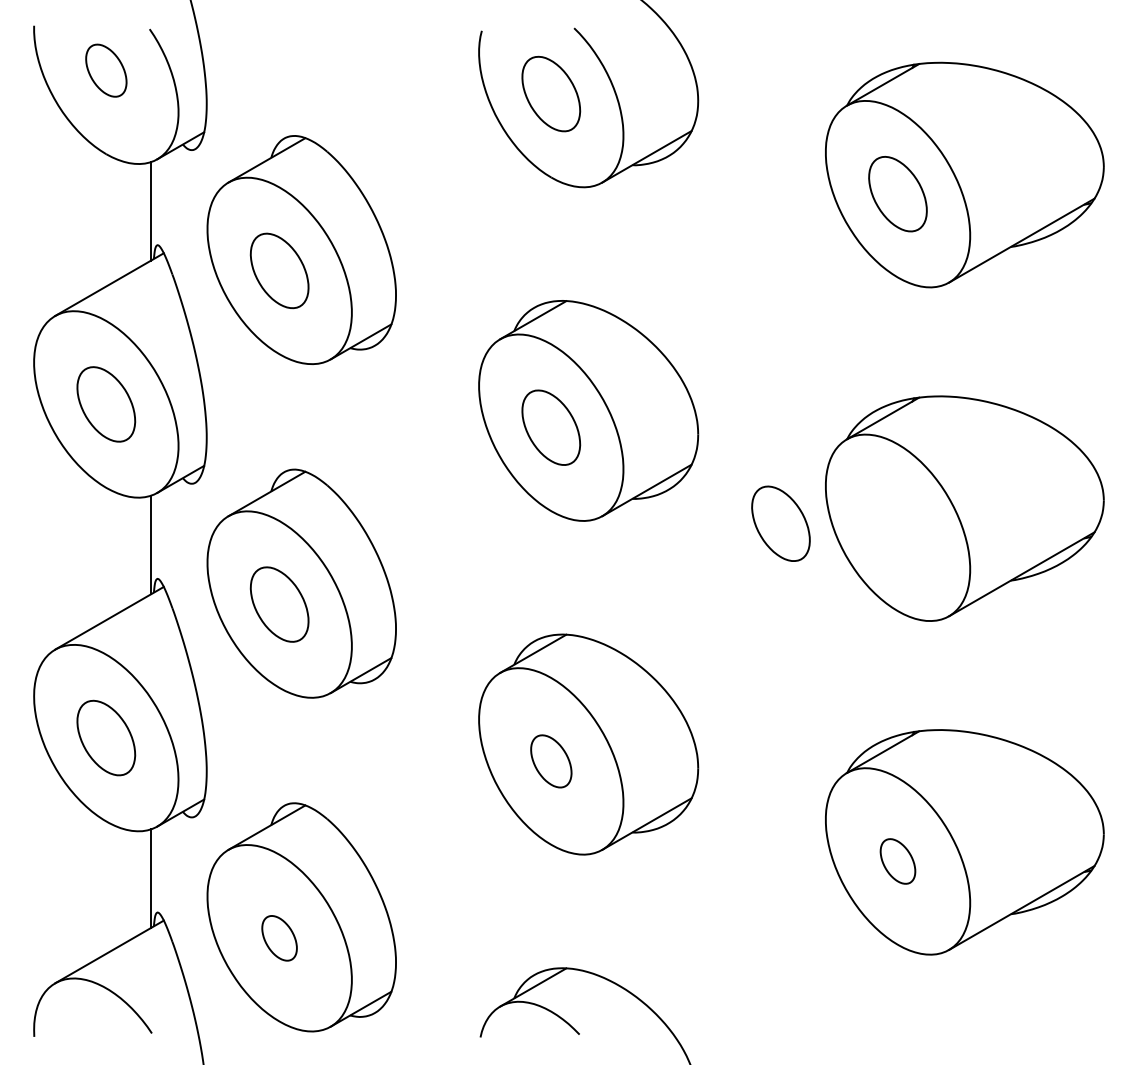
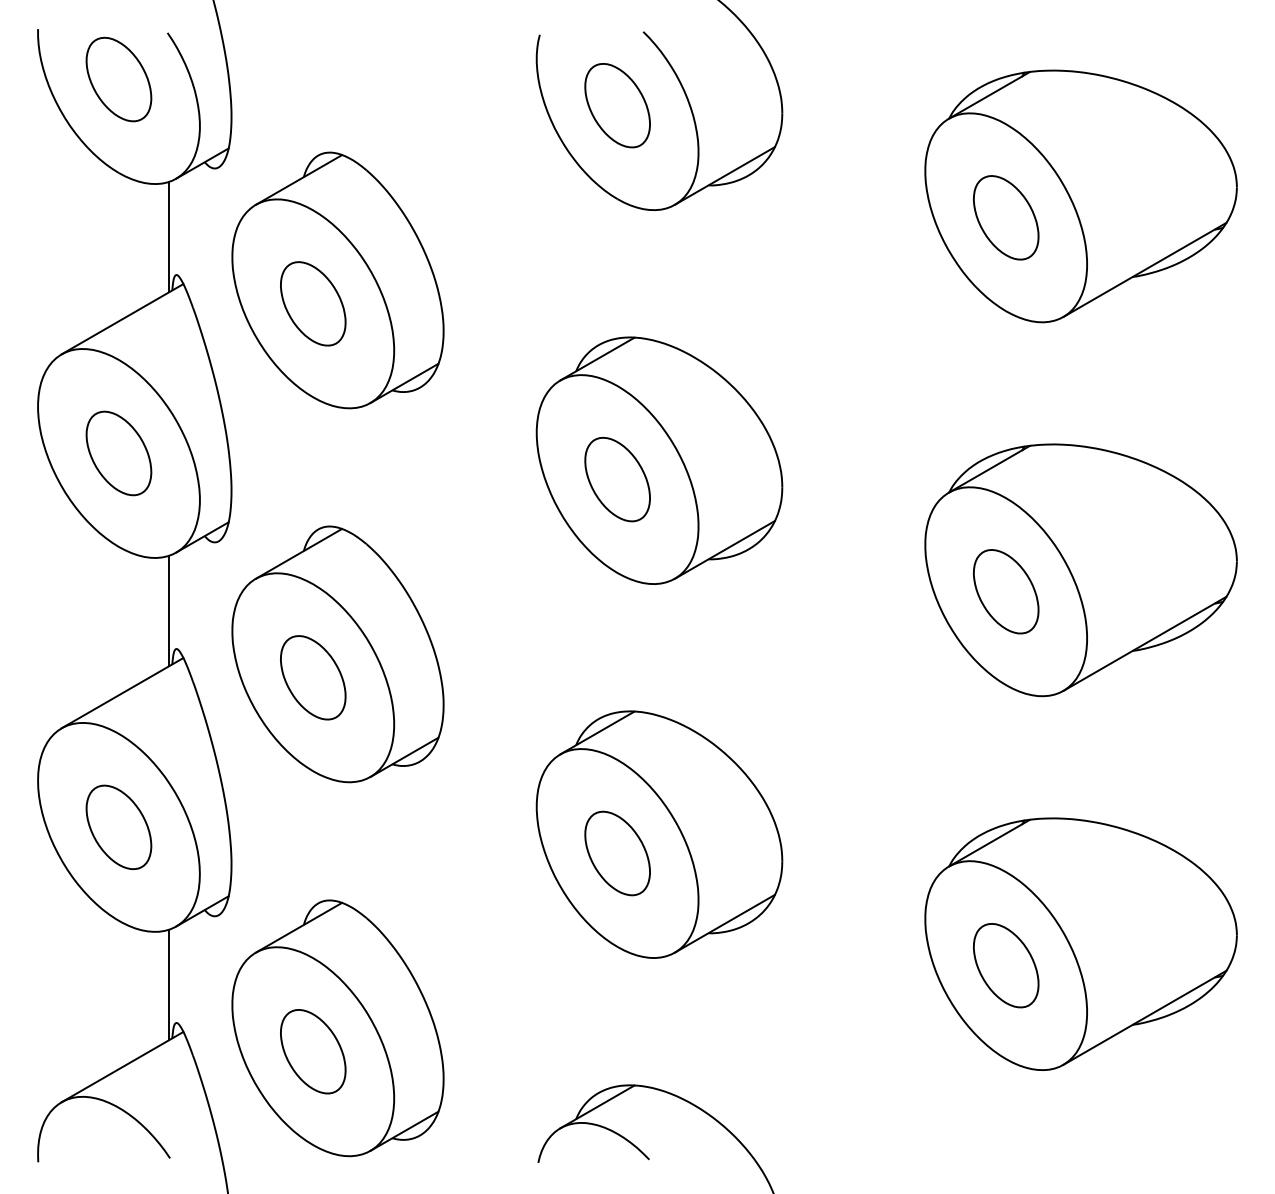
part: (106, 70) -> (119, 79), size x1.43
part: (780, 523) -> (1005, 591), moved
part: (551, 761) -> (617, 853), size x1.43
part: (897, 861) -> (1005, 965), size x1.67
part: (279, 938) -> (313, 1052), size x1.67

